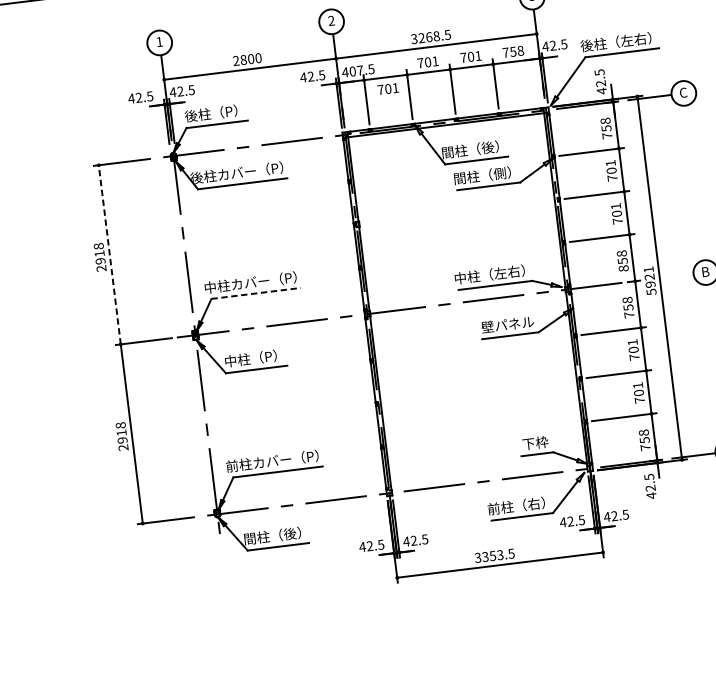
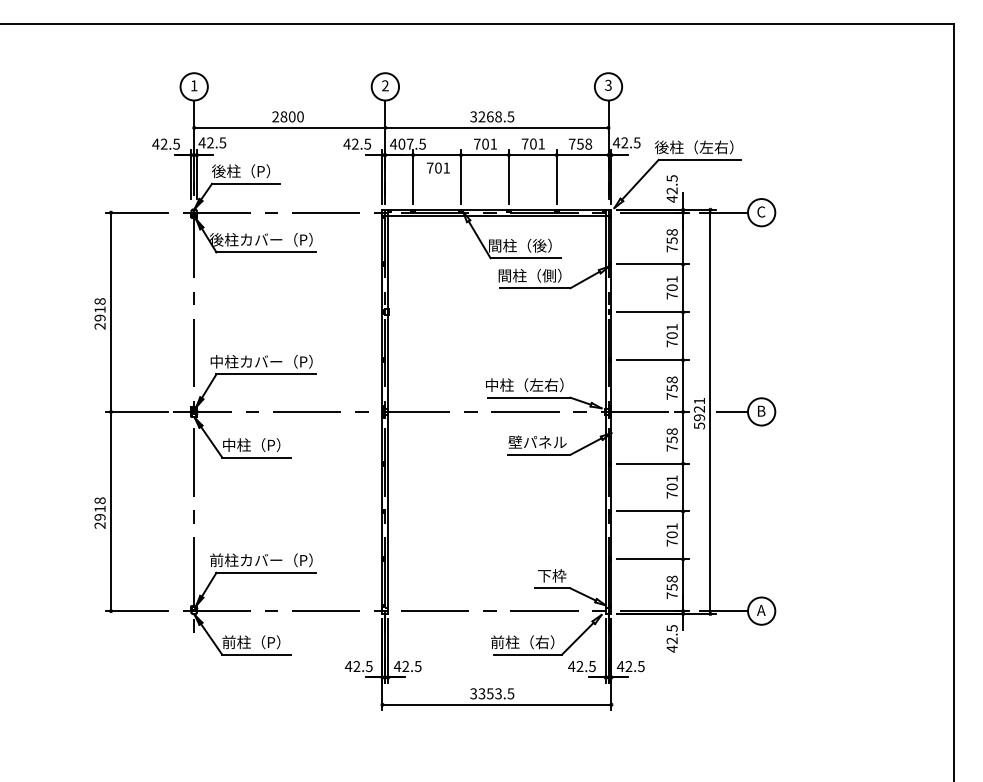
line: (110, 254) -> (111, 312), dashed -> solid
text: (623, 268) -> (671, 396), 858 -> 758
line: (679, 275) -> (732, 411), added
line: (256, 293) -> (266, 374), dashed -> solid
text: (272, 536) -> (251, 642), 間柱（後） -> 前柱（P）

